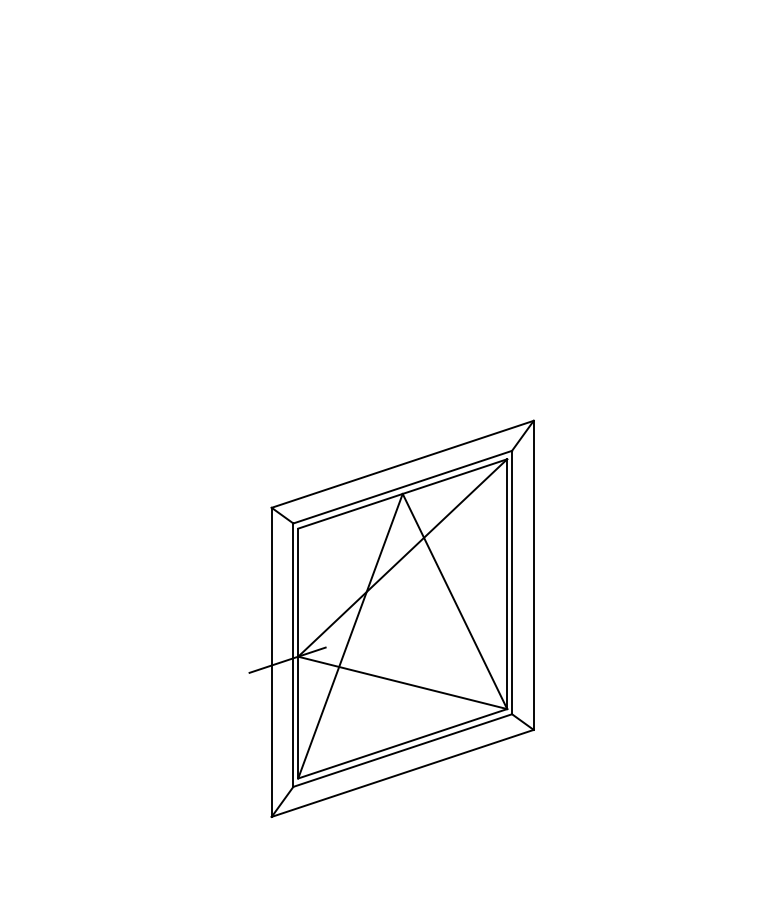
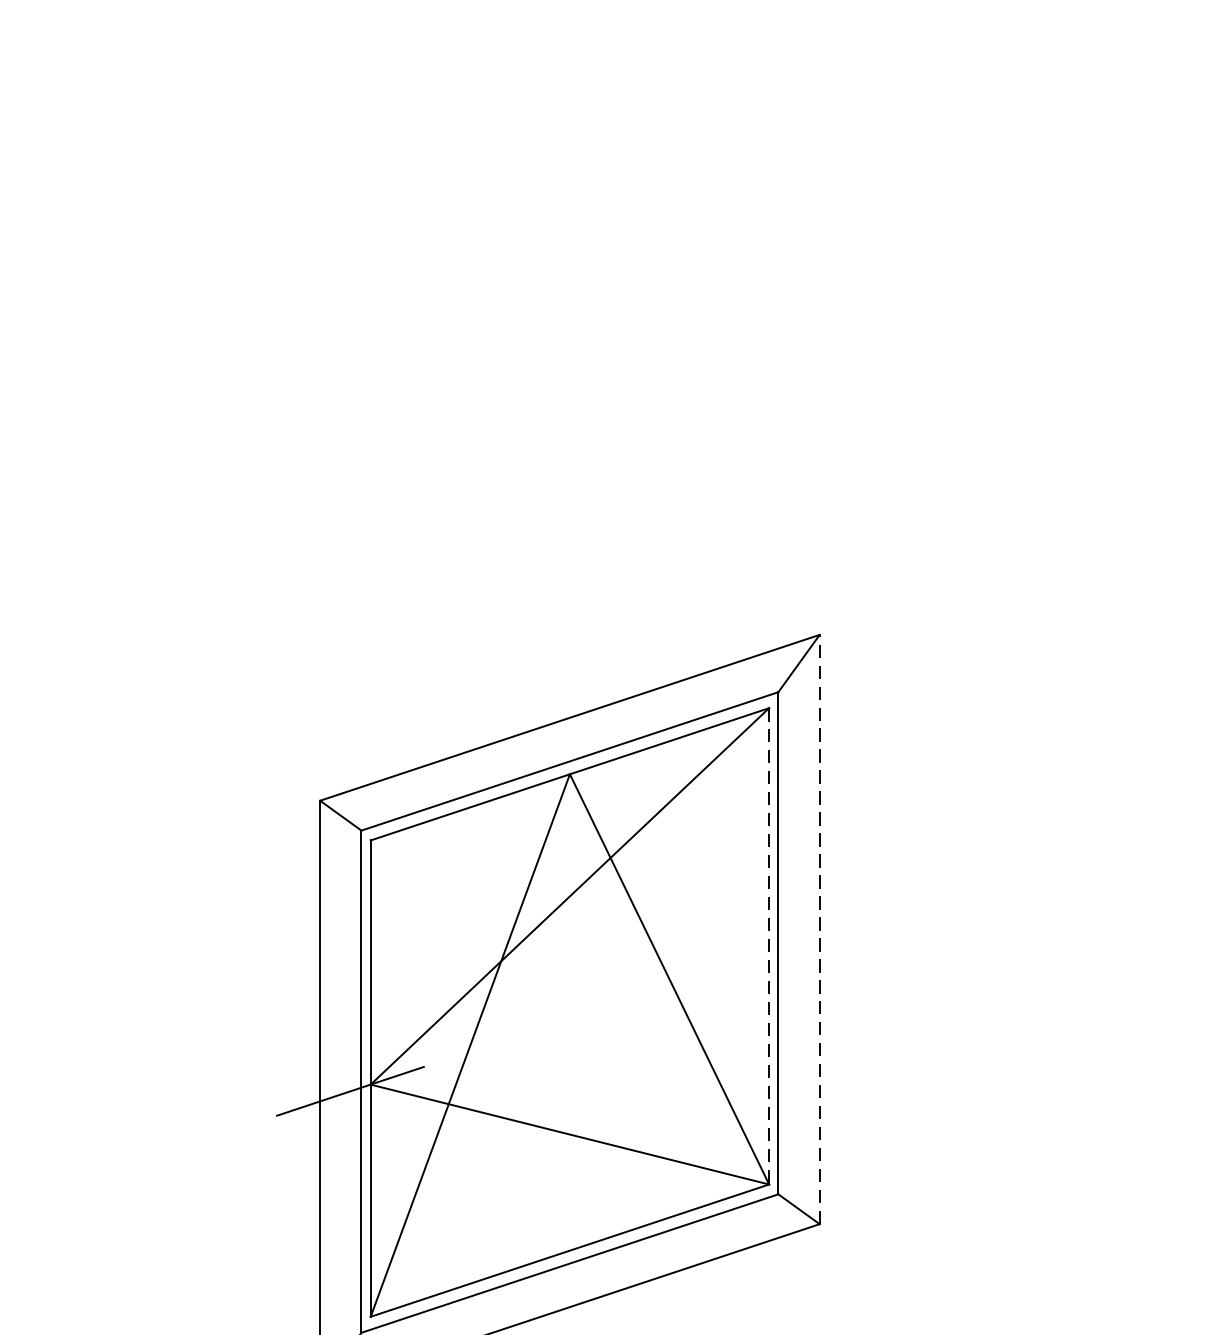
line: (533, 575) -> (819, 929), solid -> dashed
line: (507, 584) -> (769, 946), solid -> dashed

